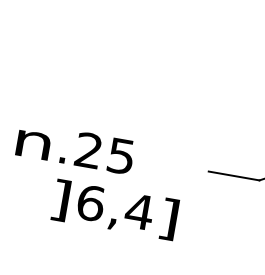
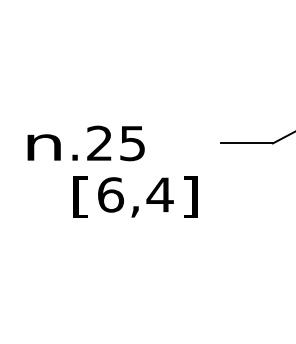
text: (60, 199) -> (80, 196), ] -> [

